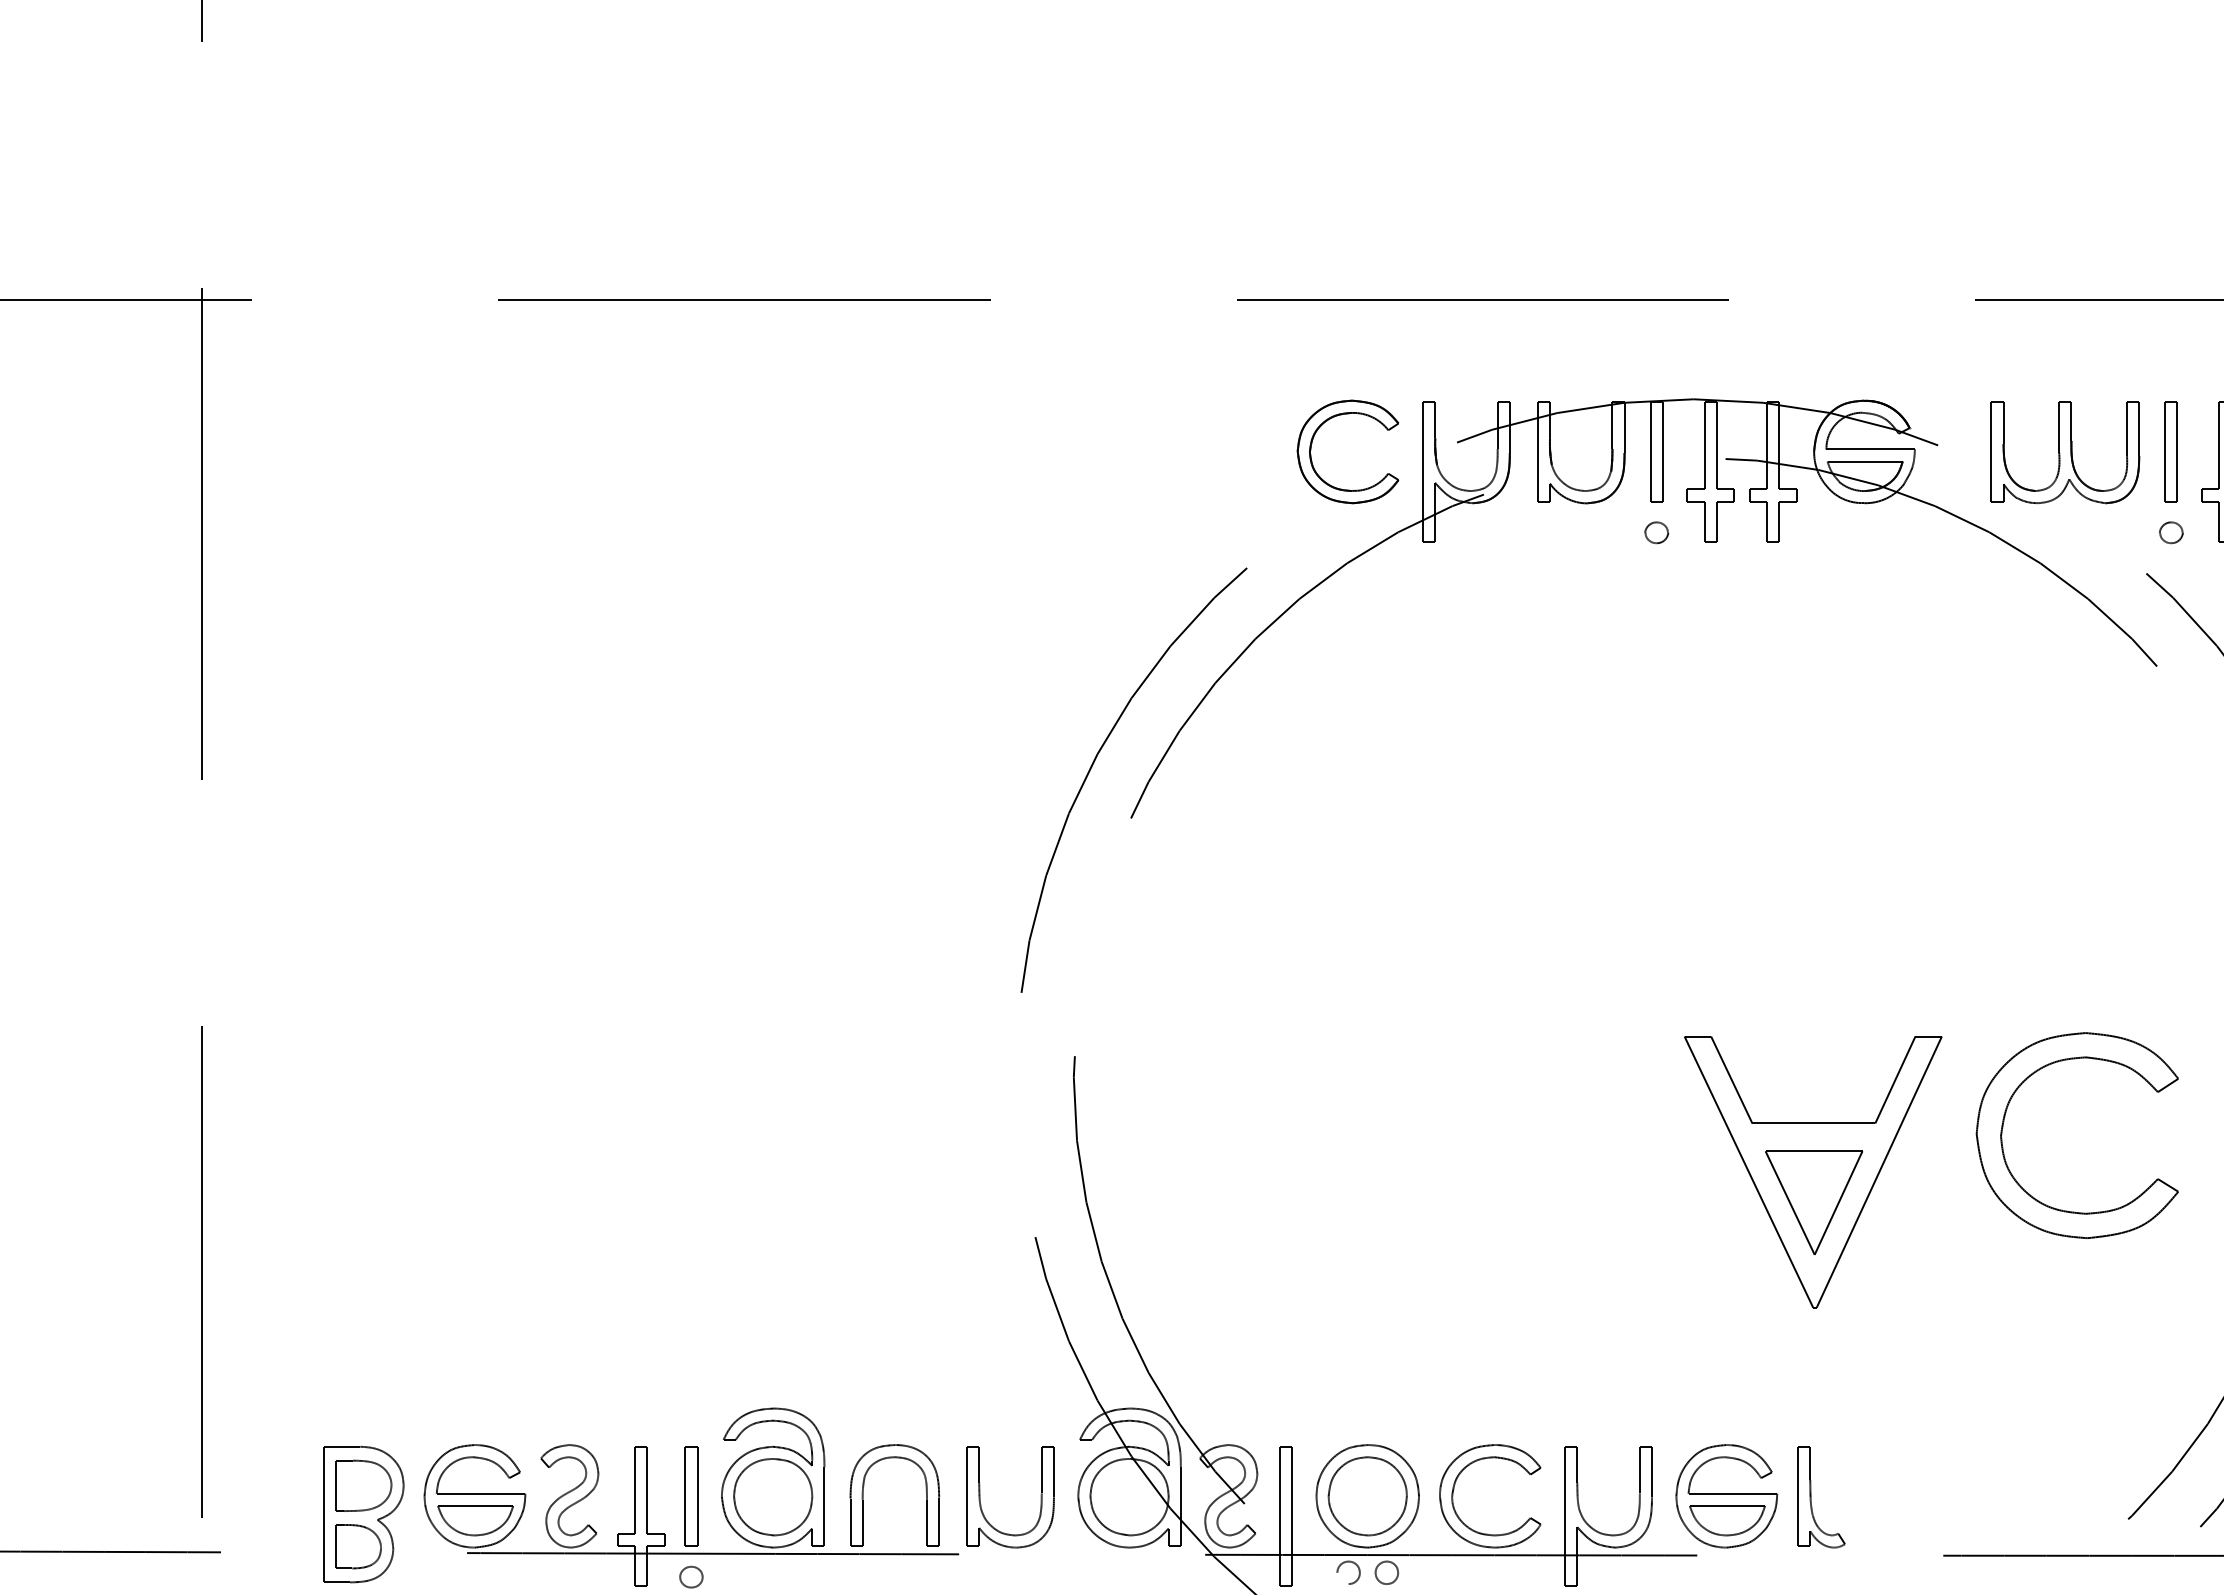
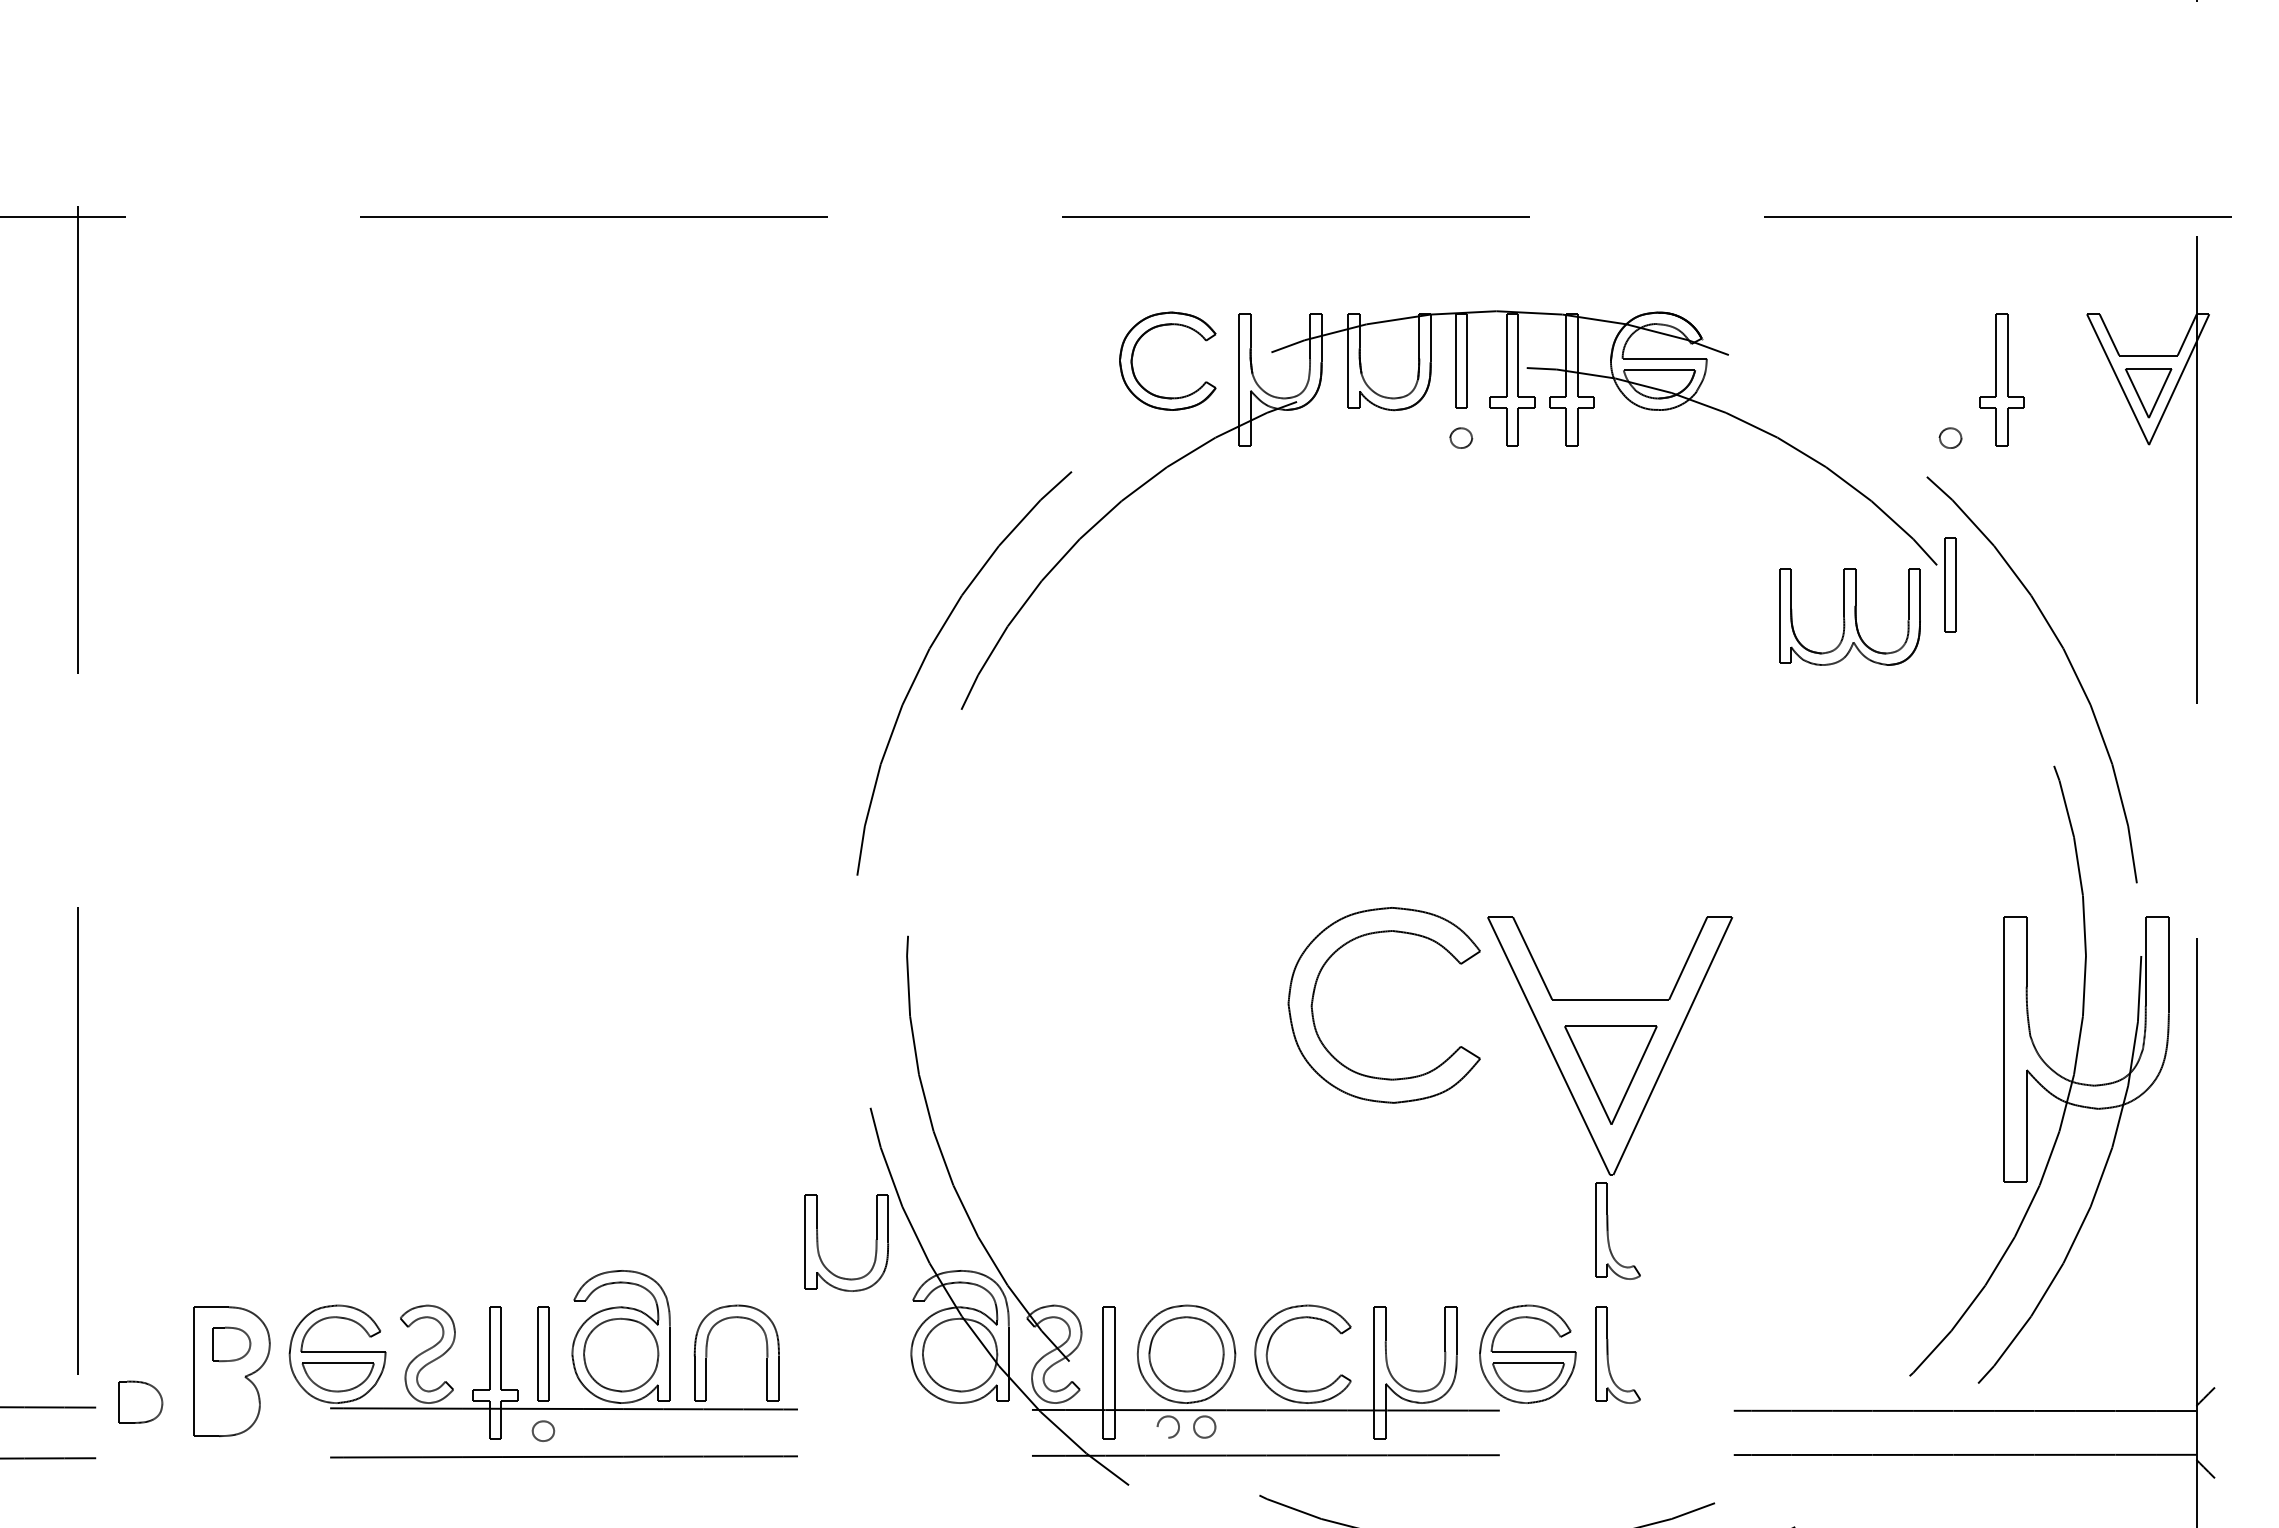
part: (2171, 451) -> (1950, 584), moved
part: (2064, 452) -> (1849, 616), moved
part: (2005, 1119) -> (1315, 990), moved
part: (1811, 1366) -> (1608, 1230), added
part: (363, 1485) -> (231, 1344), size x0.7
part: (980, 1496) -> (818, 1242), moved
part: (358, 1545) -> (140, 1401), moved

